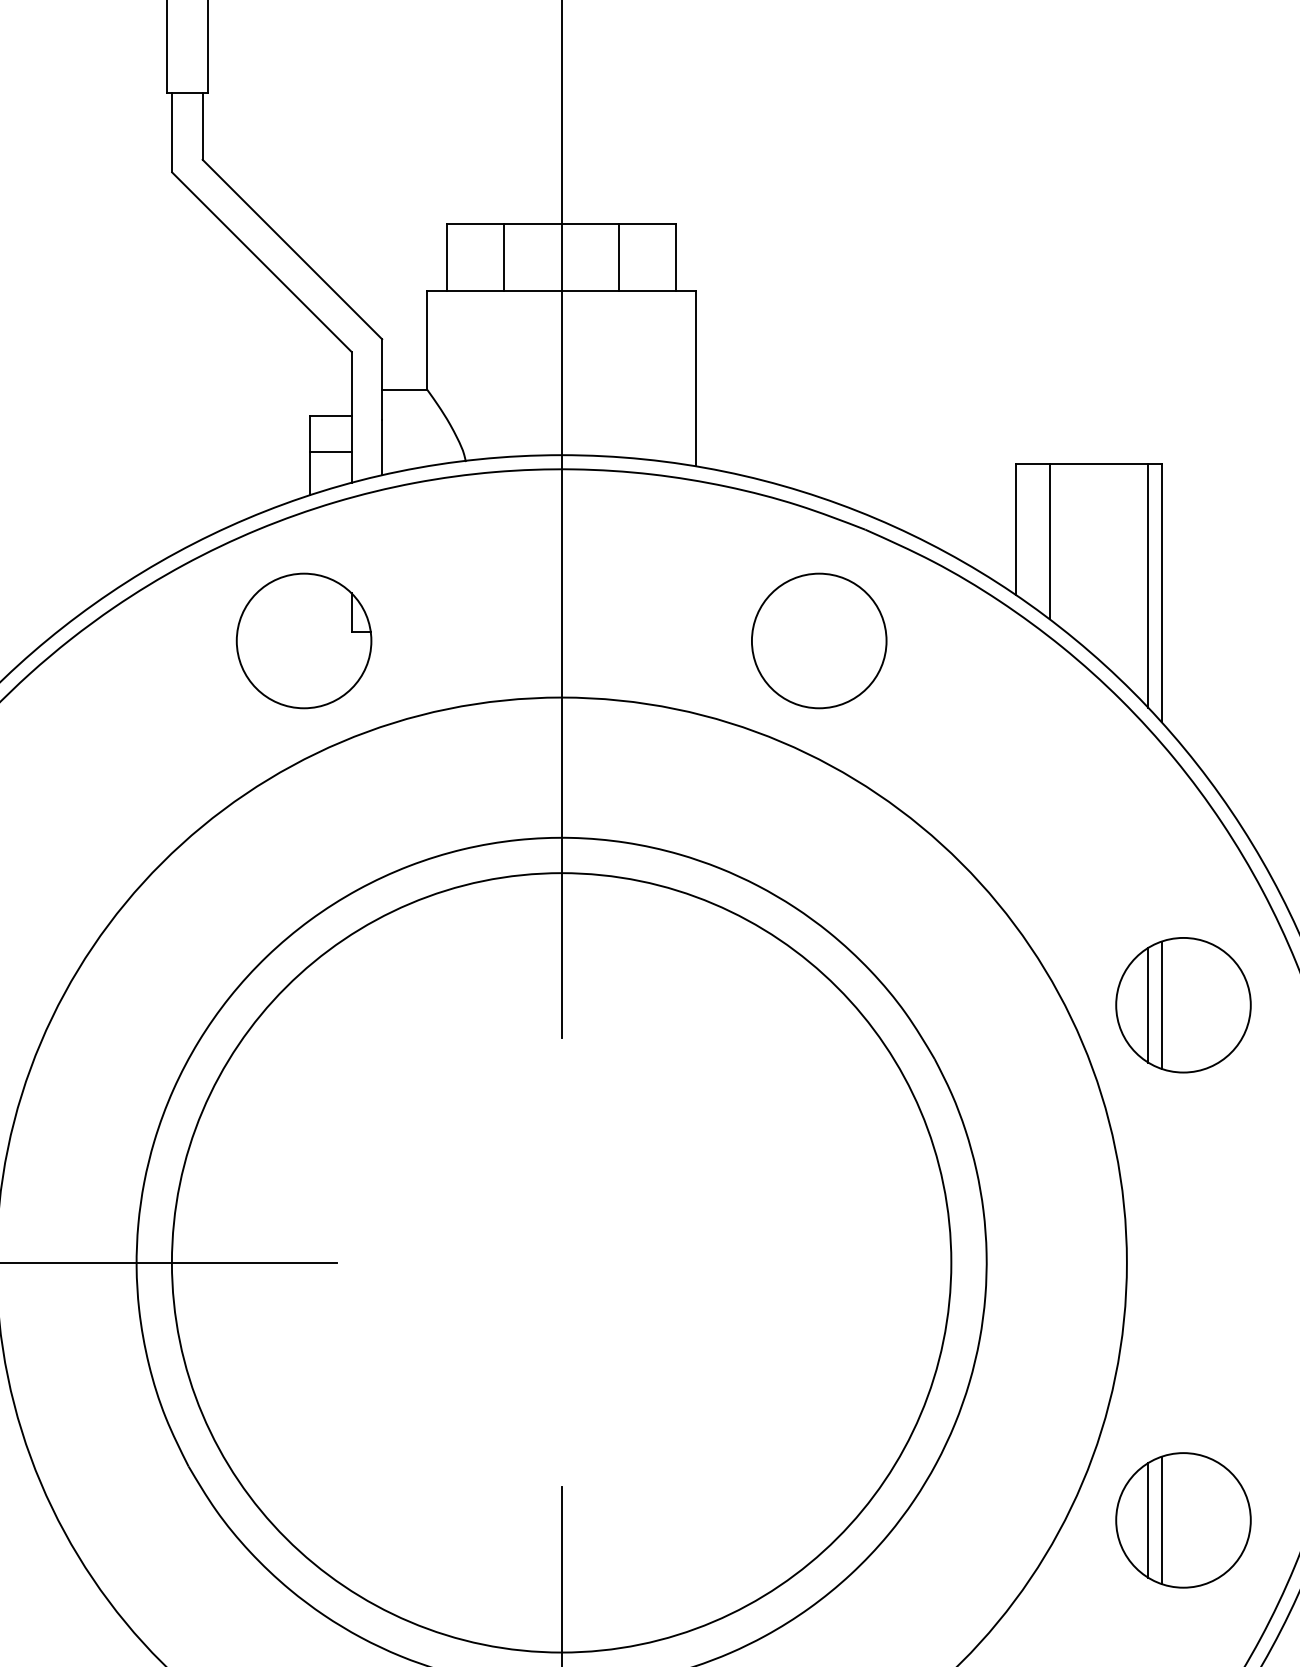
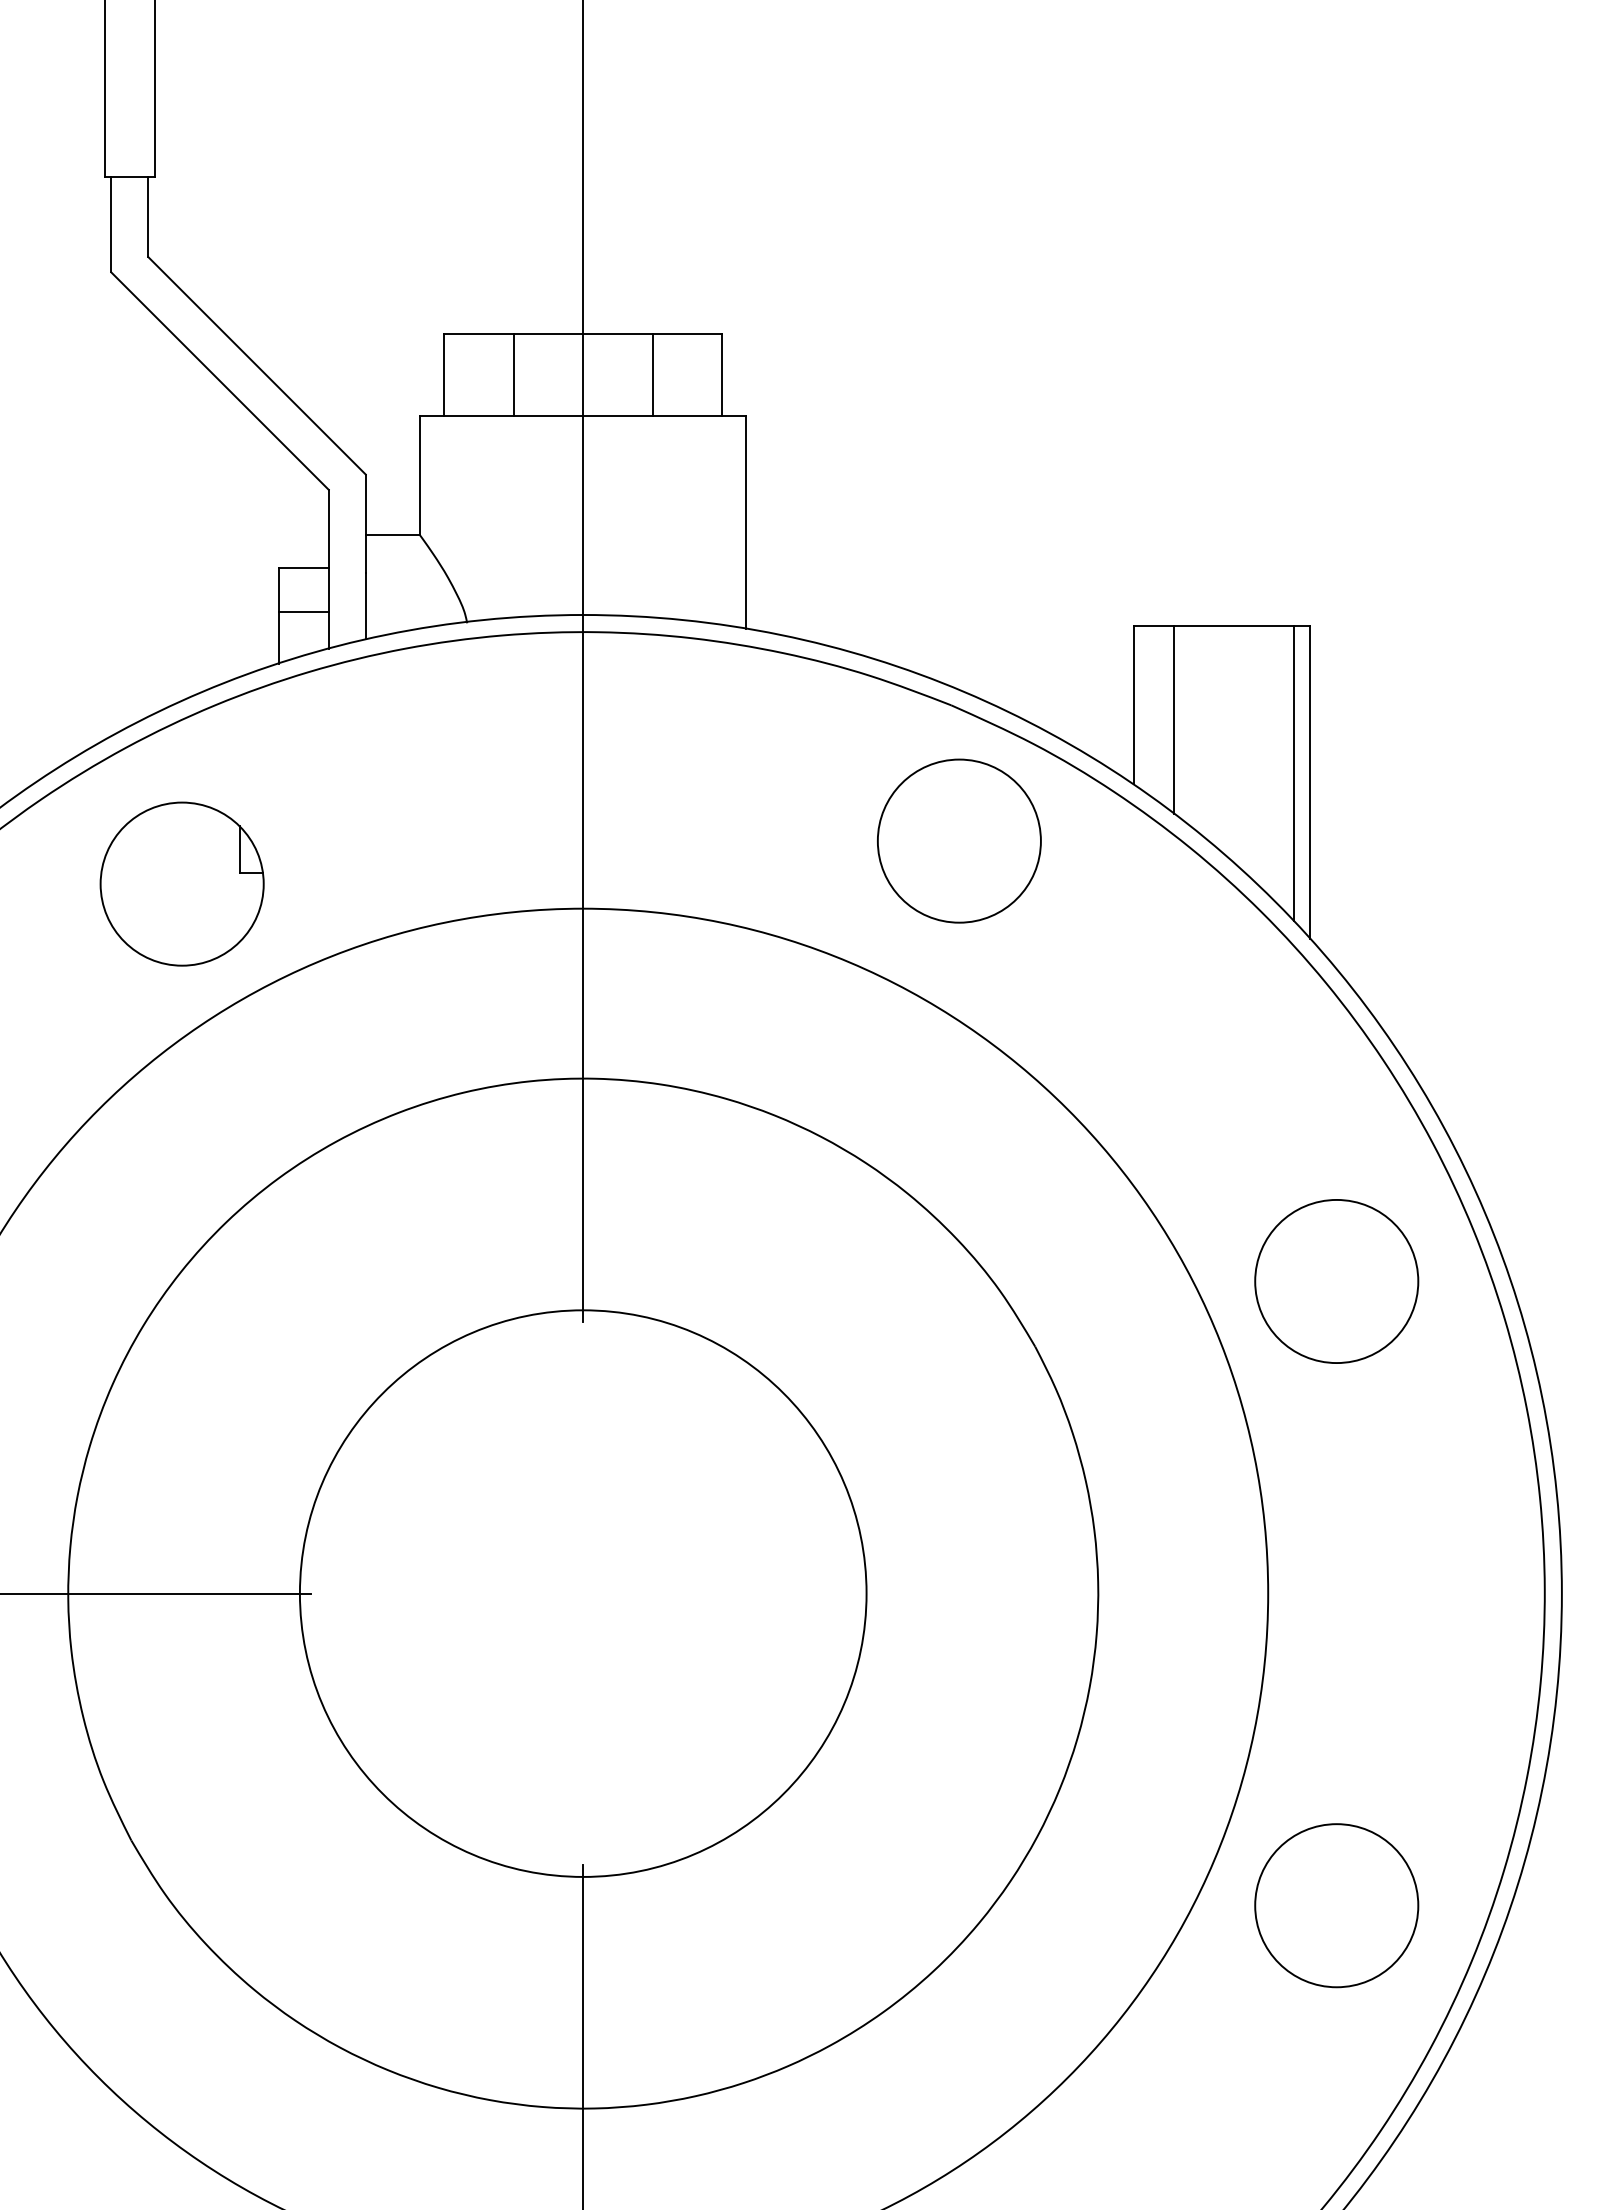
part: (303, 640) -> (181, 883), moved
circle: (819, 640) -> (959, 840), moved
line: (1148, 1005) -> (1294, 1281), removed
line: (1161, 1005) -> (1310, 1281), removed
circle: (561, 1262) -> (583, 1593), size x0.6
line: (1148, 1520) -> (1294, 1905), removed
line: (1161, 1520) -> (1310, 1905), removed

